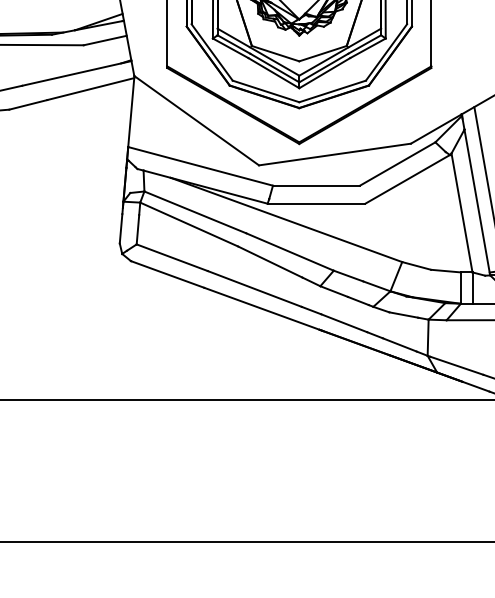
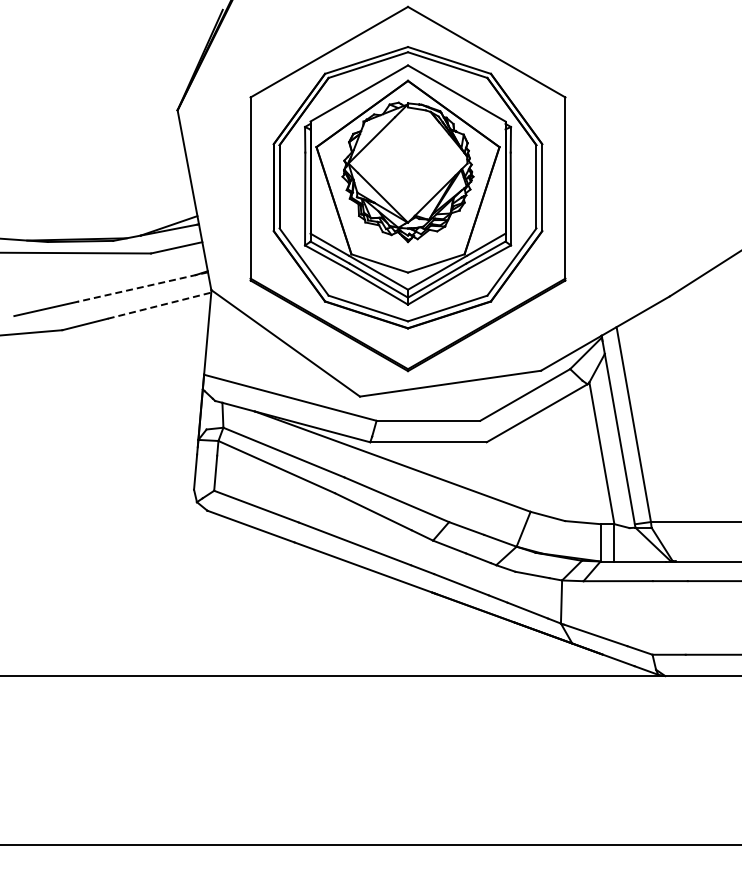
line: (76, 73) -> (142, 287), solid -> dashed
line: (90, 88) -> (159, 305), solid -> dashed

